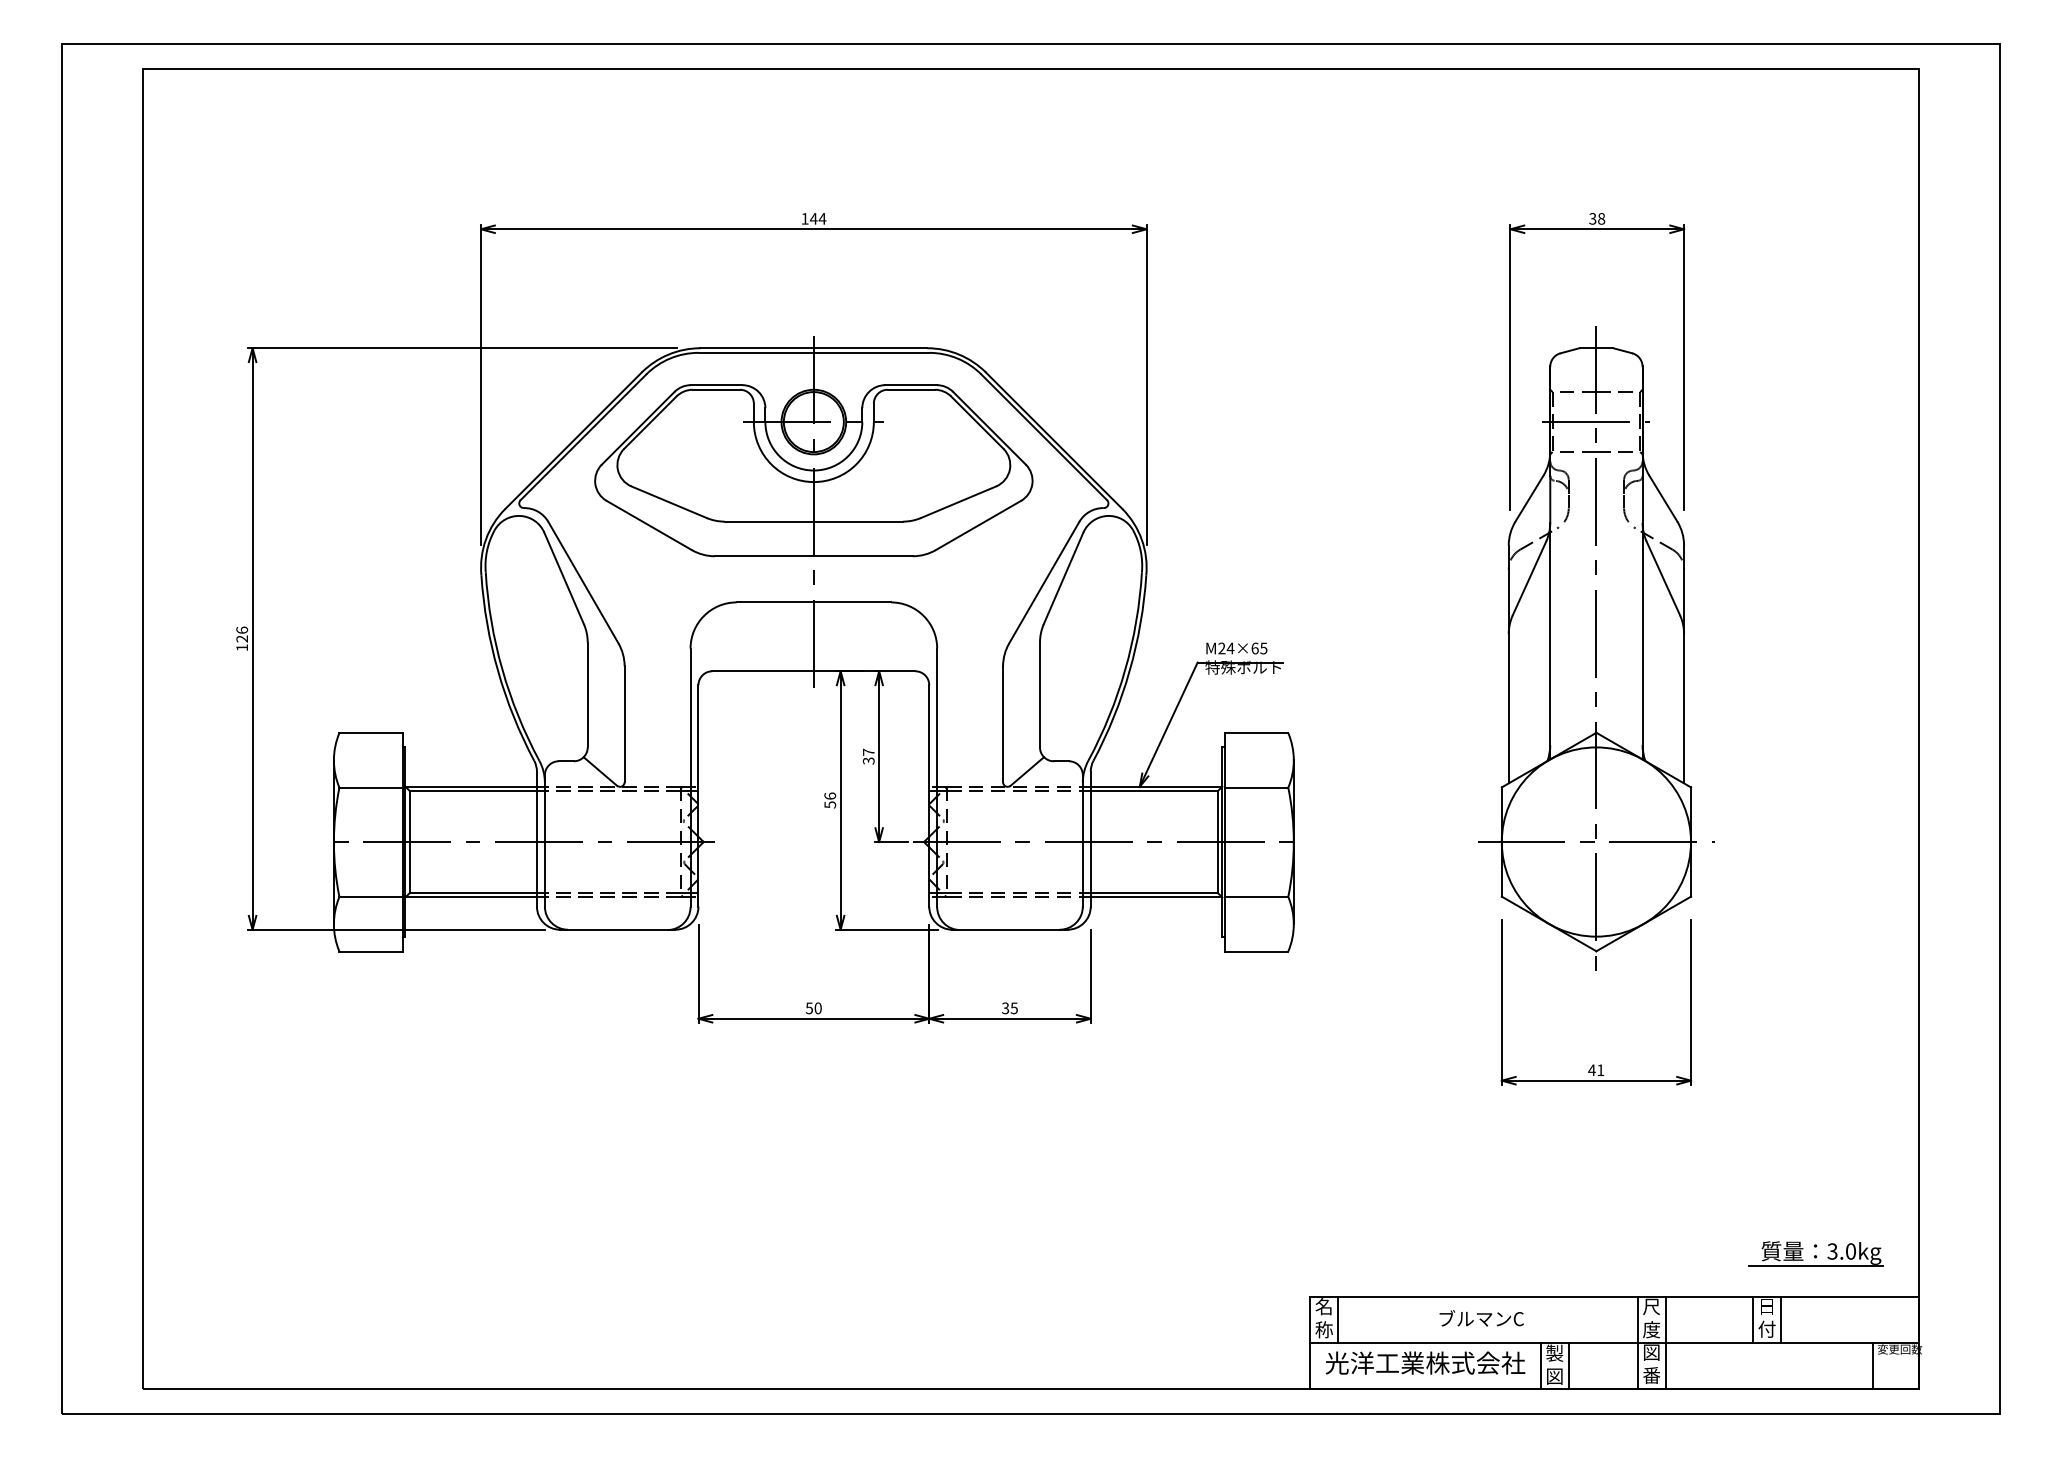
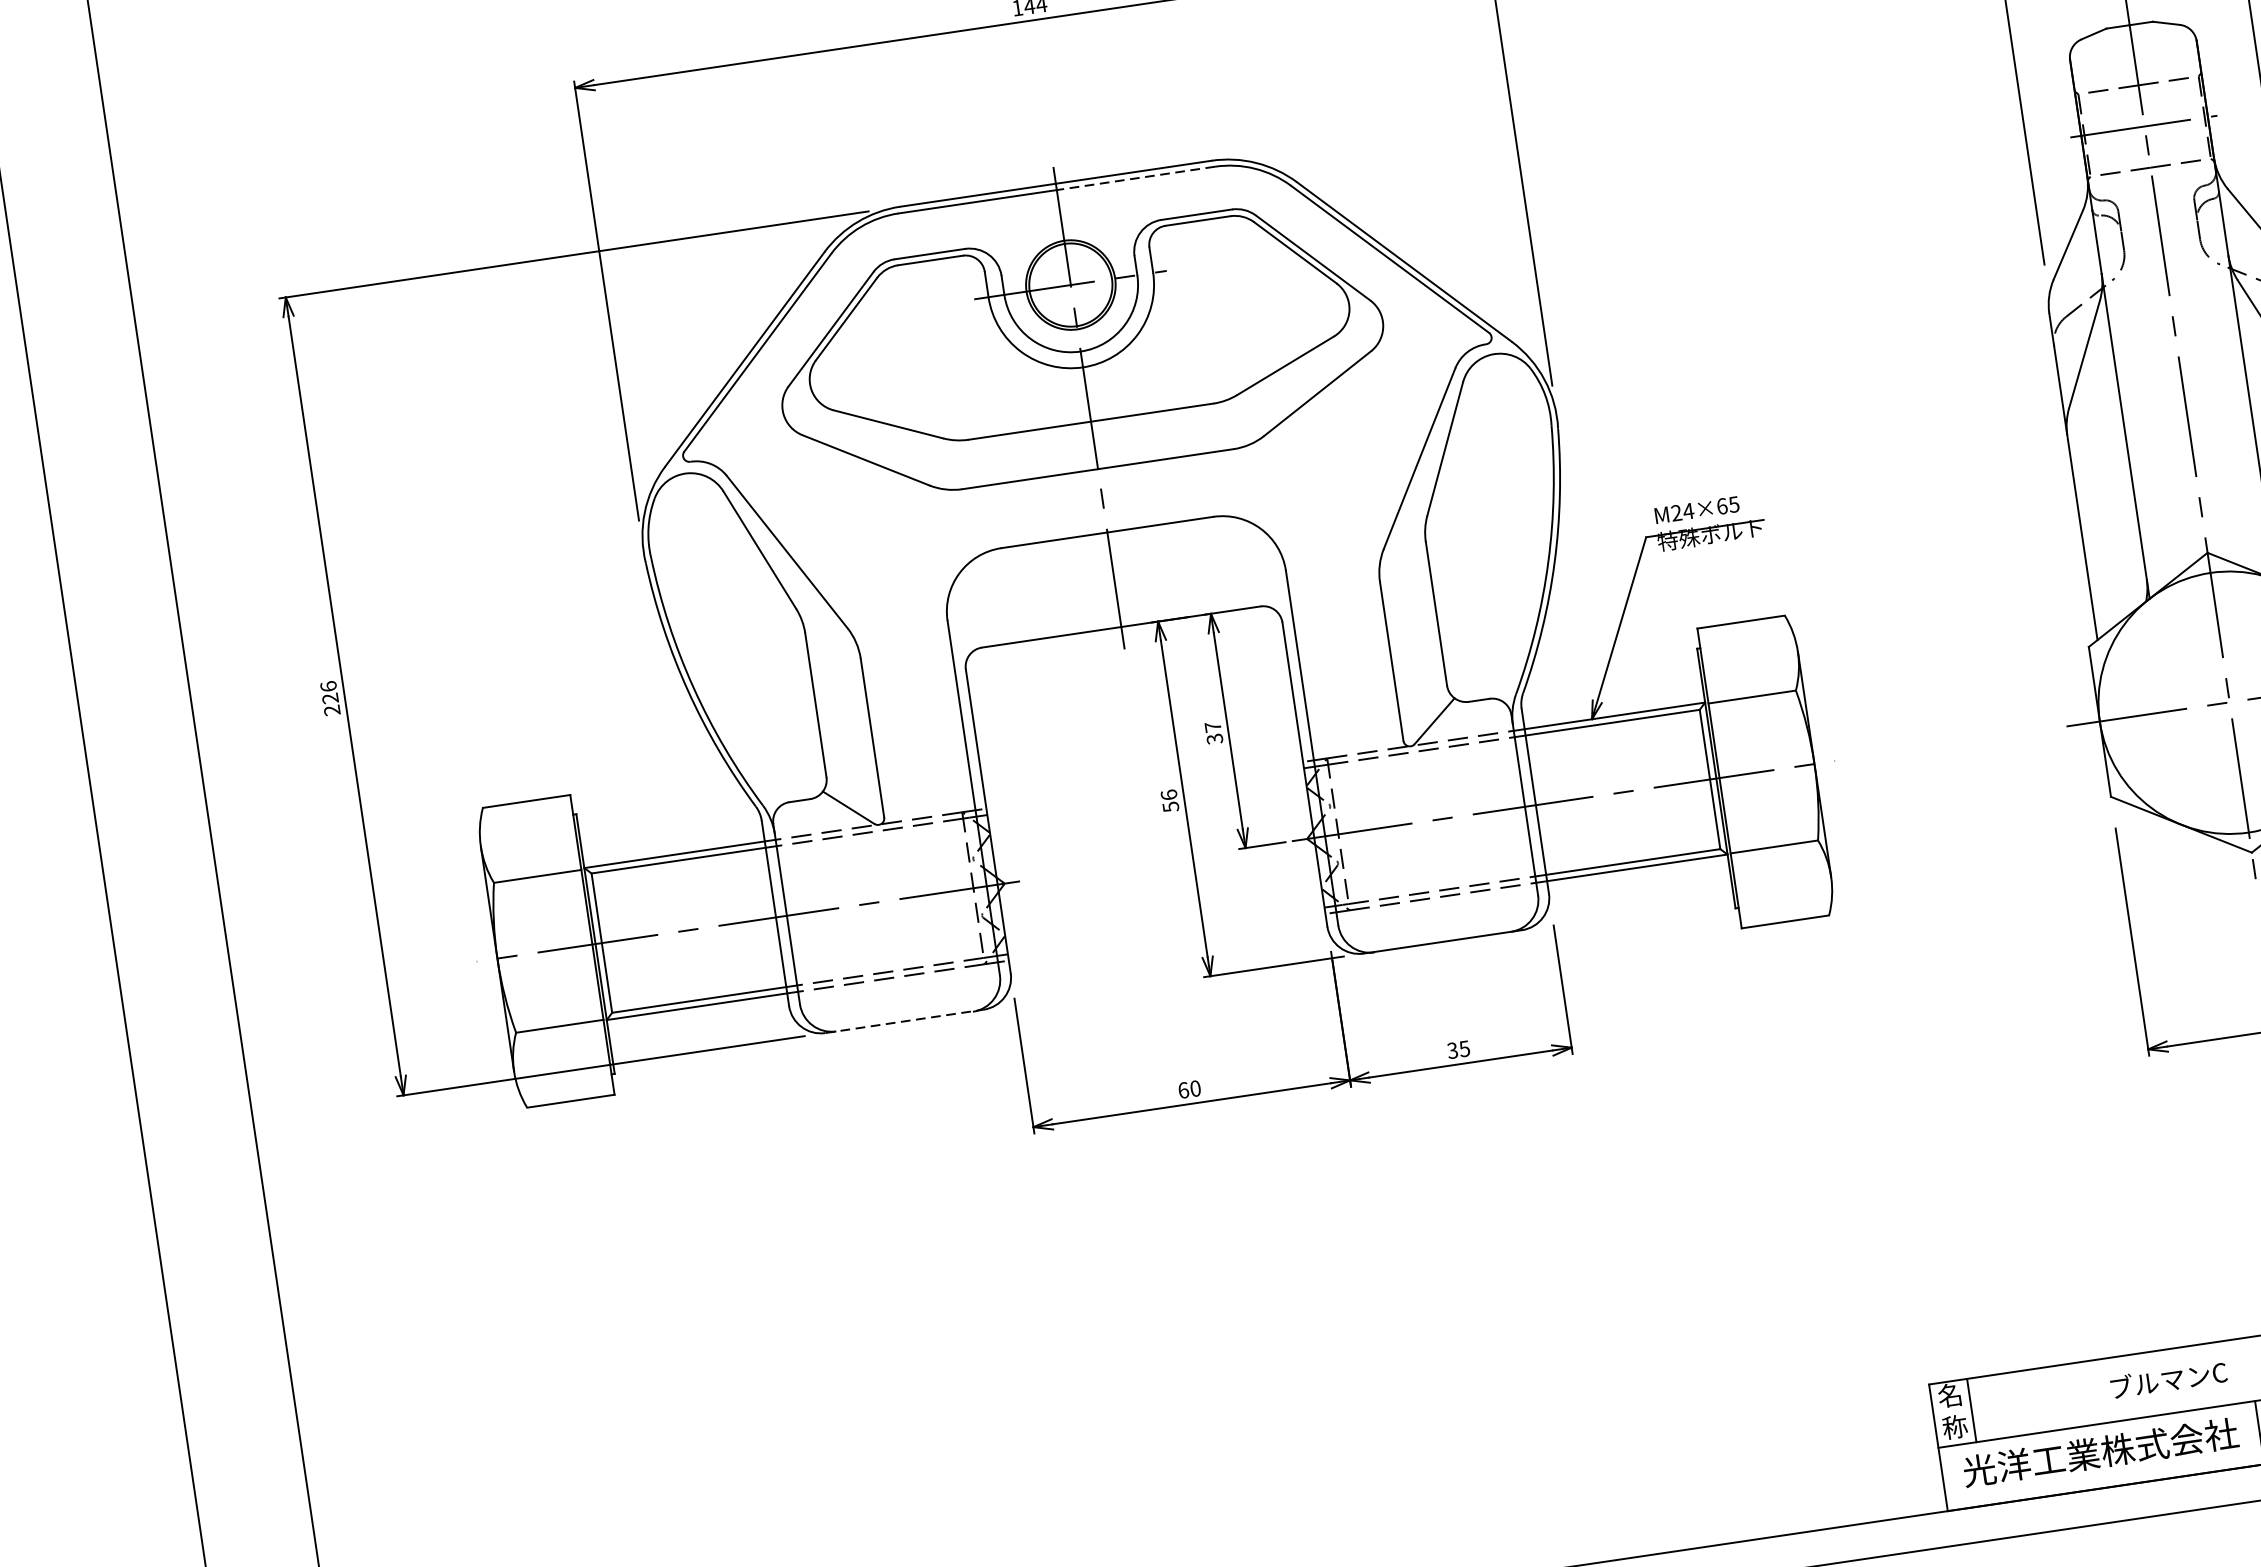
line: (871, 352) -> (1135, 177), solid -> dashed
text: (241, 647) -> (331, 710), 126 -> 226
line: (617, 929) -> (904, 1021), solid -> dashed
text: (809, 1008) -> (1183, 1090), 50 -> 60

